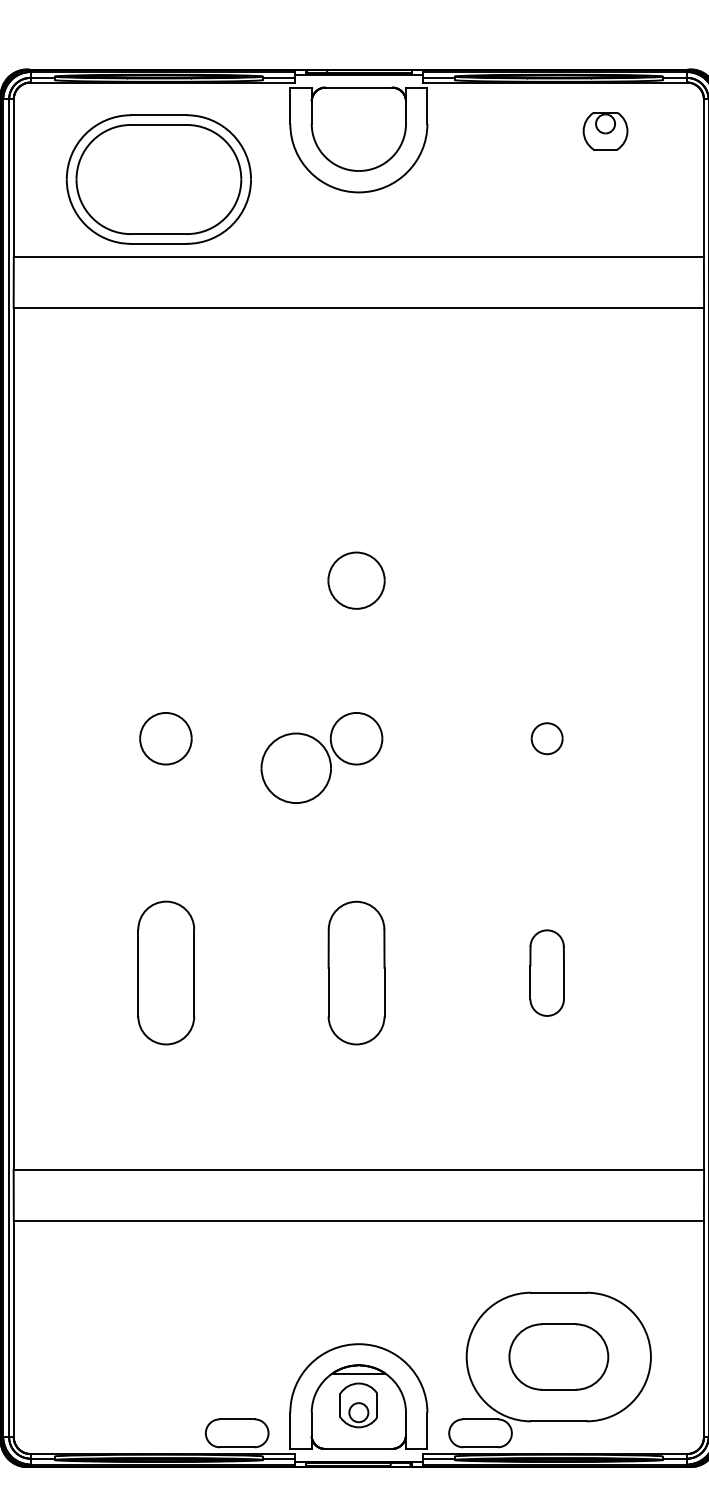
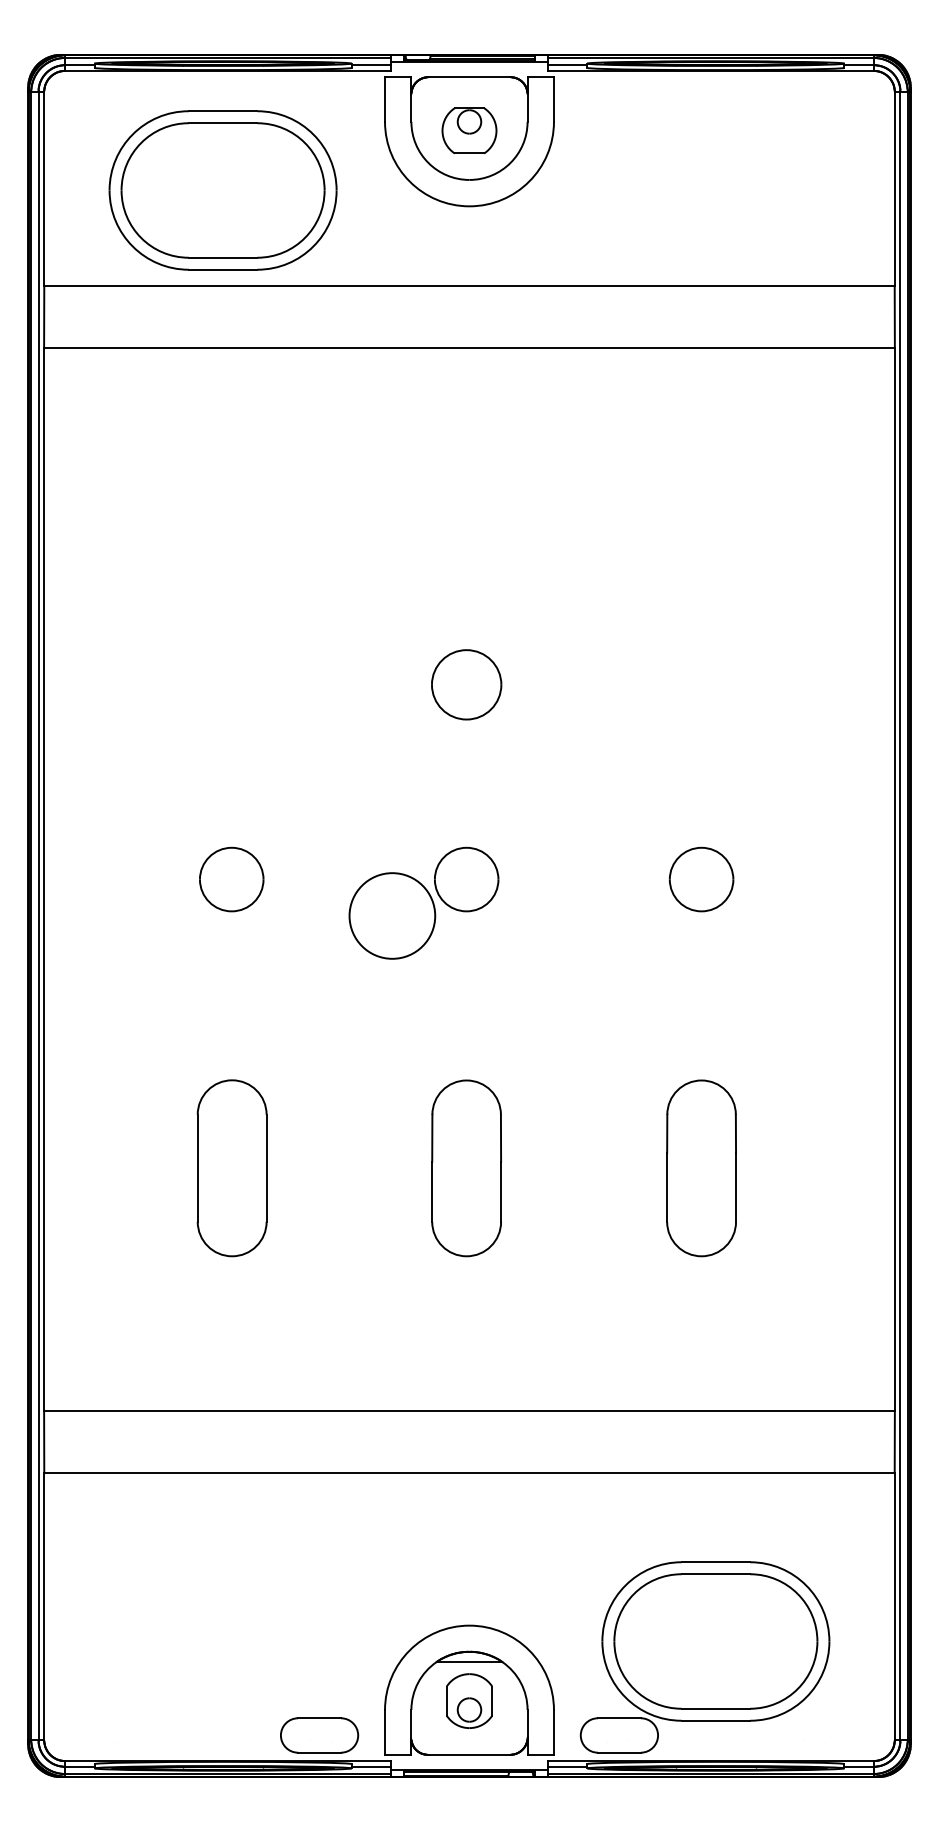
part: (605, 130) -> (469, 130), moved
part: (547, 738) -> (701, 879), size x1.67
part: (547, 973) -> (701, 1168), size x1.67
part: (558, 1357) -> (715, 1641), size x1.67

